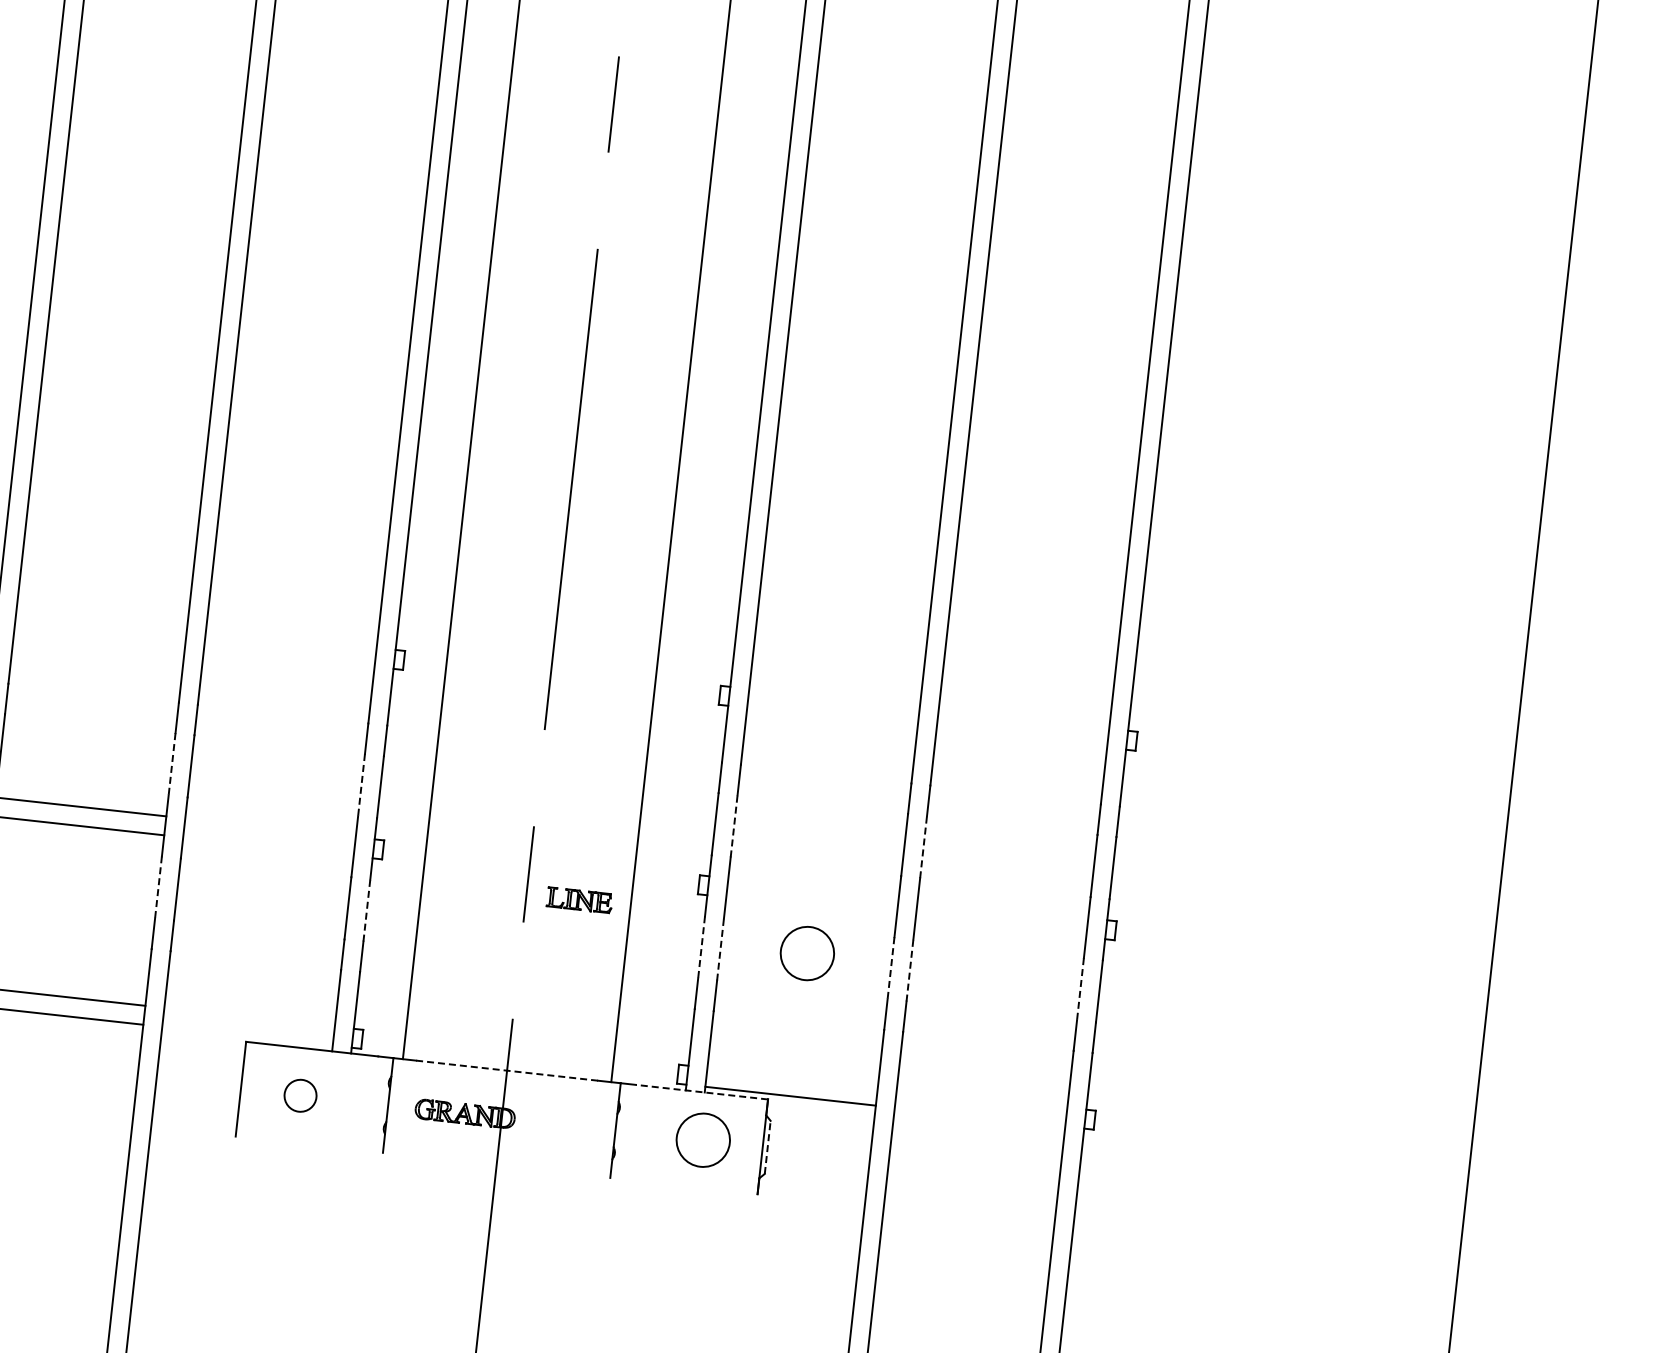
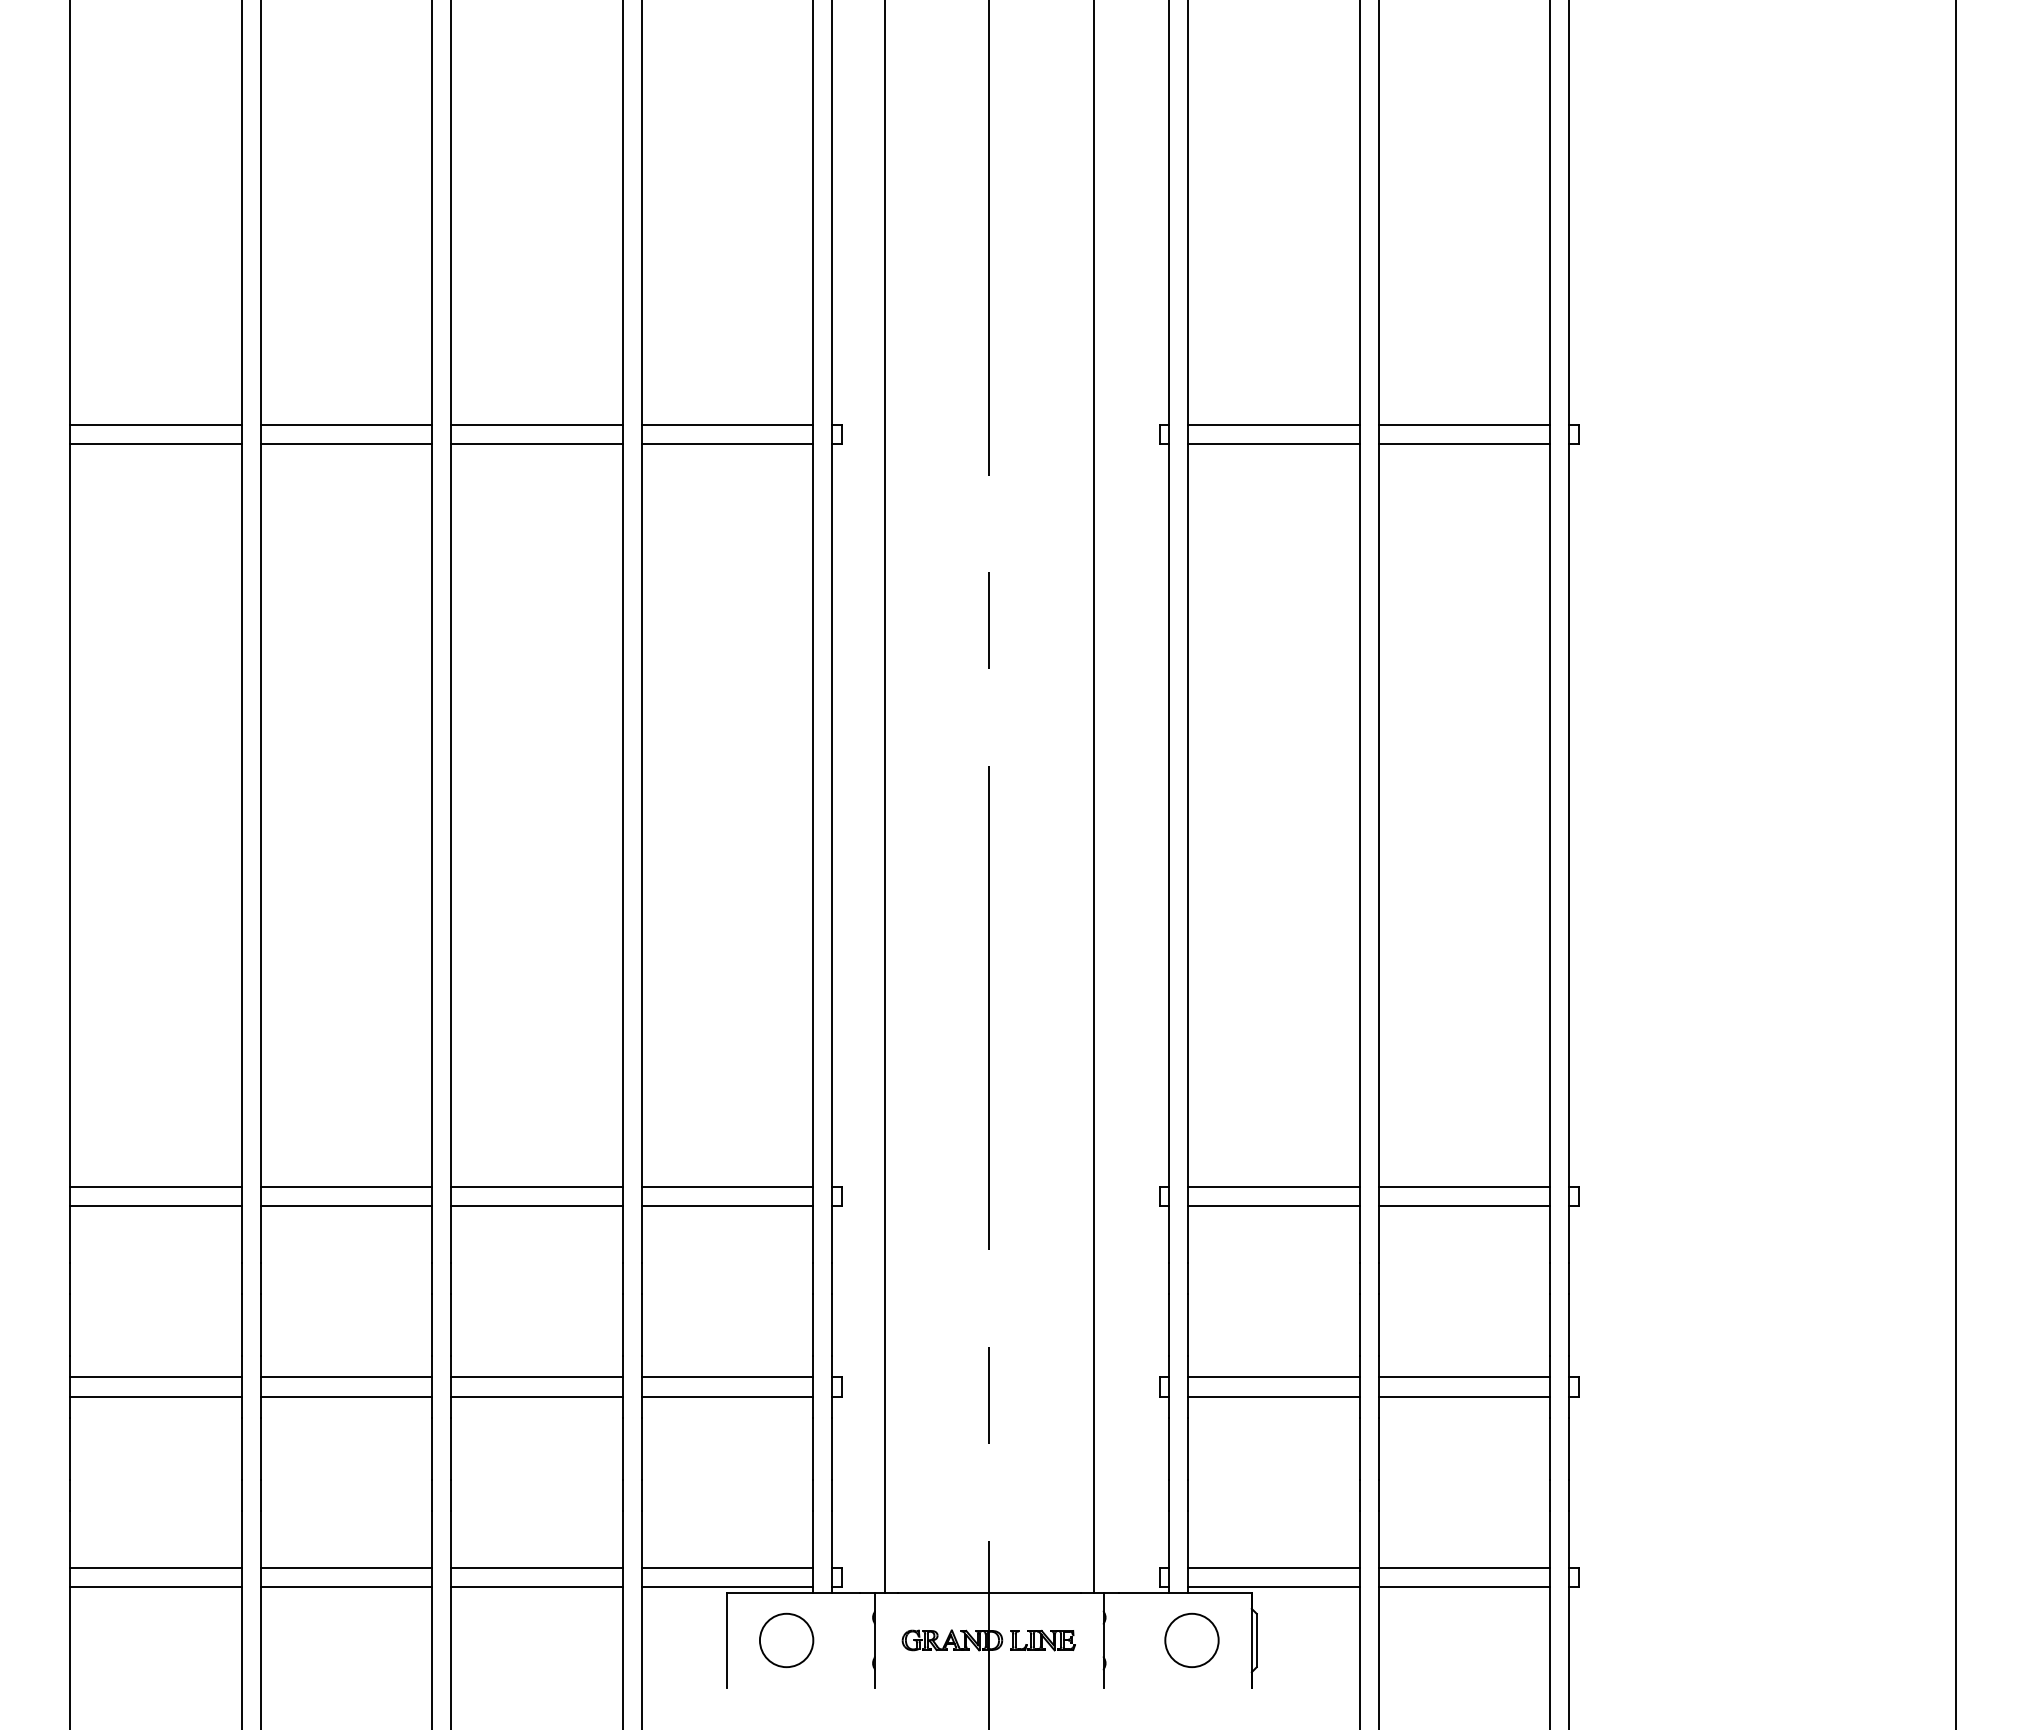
line: (101, 617) -> (536, 1186), added
line: (99, 635) -> (536, 1205), added
line: (291, 638) -> (727, 1186), added
line: (289, 656) -> (727, 1205), added
line: (834, 697) -> (1273, 1186), added
line: (832, 716) -> (1273, 1205), added
line: (1023, 718) -> (1464, 1186), added
line: (1021, 737) -> (1464, 1205), added
line: (171, 764) -> (622, 1325), dashed -> solid
line: (361, 785) -> (813, 1325), dashed -> solid
line: (734, 825) -> (1188, 1324), dashed -> solid
line: (270, 827) -> (727, 1377), added
line: (268, 846) -> (727, 1396), added
line: (923, 846) -> (1378, 1324), dashed -> solid
line: (158, 887) -> (622, 1449), dashed -> solid
line: (813, 887) -> (1273, 1377), added
part: (579, 900) -> (1042, 1640), moved
line: (811, 906) -> (1273, 1396), added
line: (1003, 908) -> (1464, 1377), added
line: (367, 909) -> (832, 1448), dashed -> solid
line: (1000, 927) -> (1464, 1396), added
line: (701, 947) -> (1169, 1449), dashed -> solid
line: (720, 949) -> (1188, 1448), dashed -> solid
circle: (807, 952) -> (1274, 1442), removed
line: (890, 968) -> (1359, 1449), dashed -> solid
line: (909, 969) -> (1378, 1448), dashed -> solid
line: (1080, 989) -> (1550, 1449), dashed -> solid
line: (249, 1017) -> (727, 1568), added
line: (247, 1036) -> (727, 1587), added
line: (506, 1070) -> (988, 1592), dashed -> solid
line: (792, 1077) -> (1273, 1568), added
line: (701, 1091) -> (1184, 1592), dashed -> solid
circle: (300, 1095) -> (786, 1640), size x1.67
line: (982, 1098) -> (1464, 1568), added
line: (979, 1117) -> (1464, 1587), added
line: (767, 1147) -> (1256, 1640), dashed -> solid

